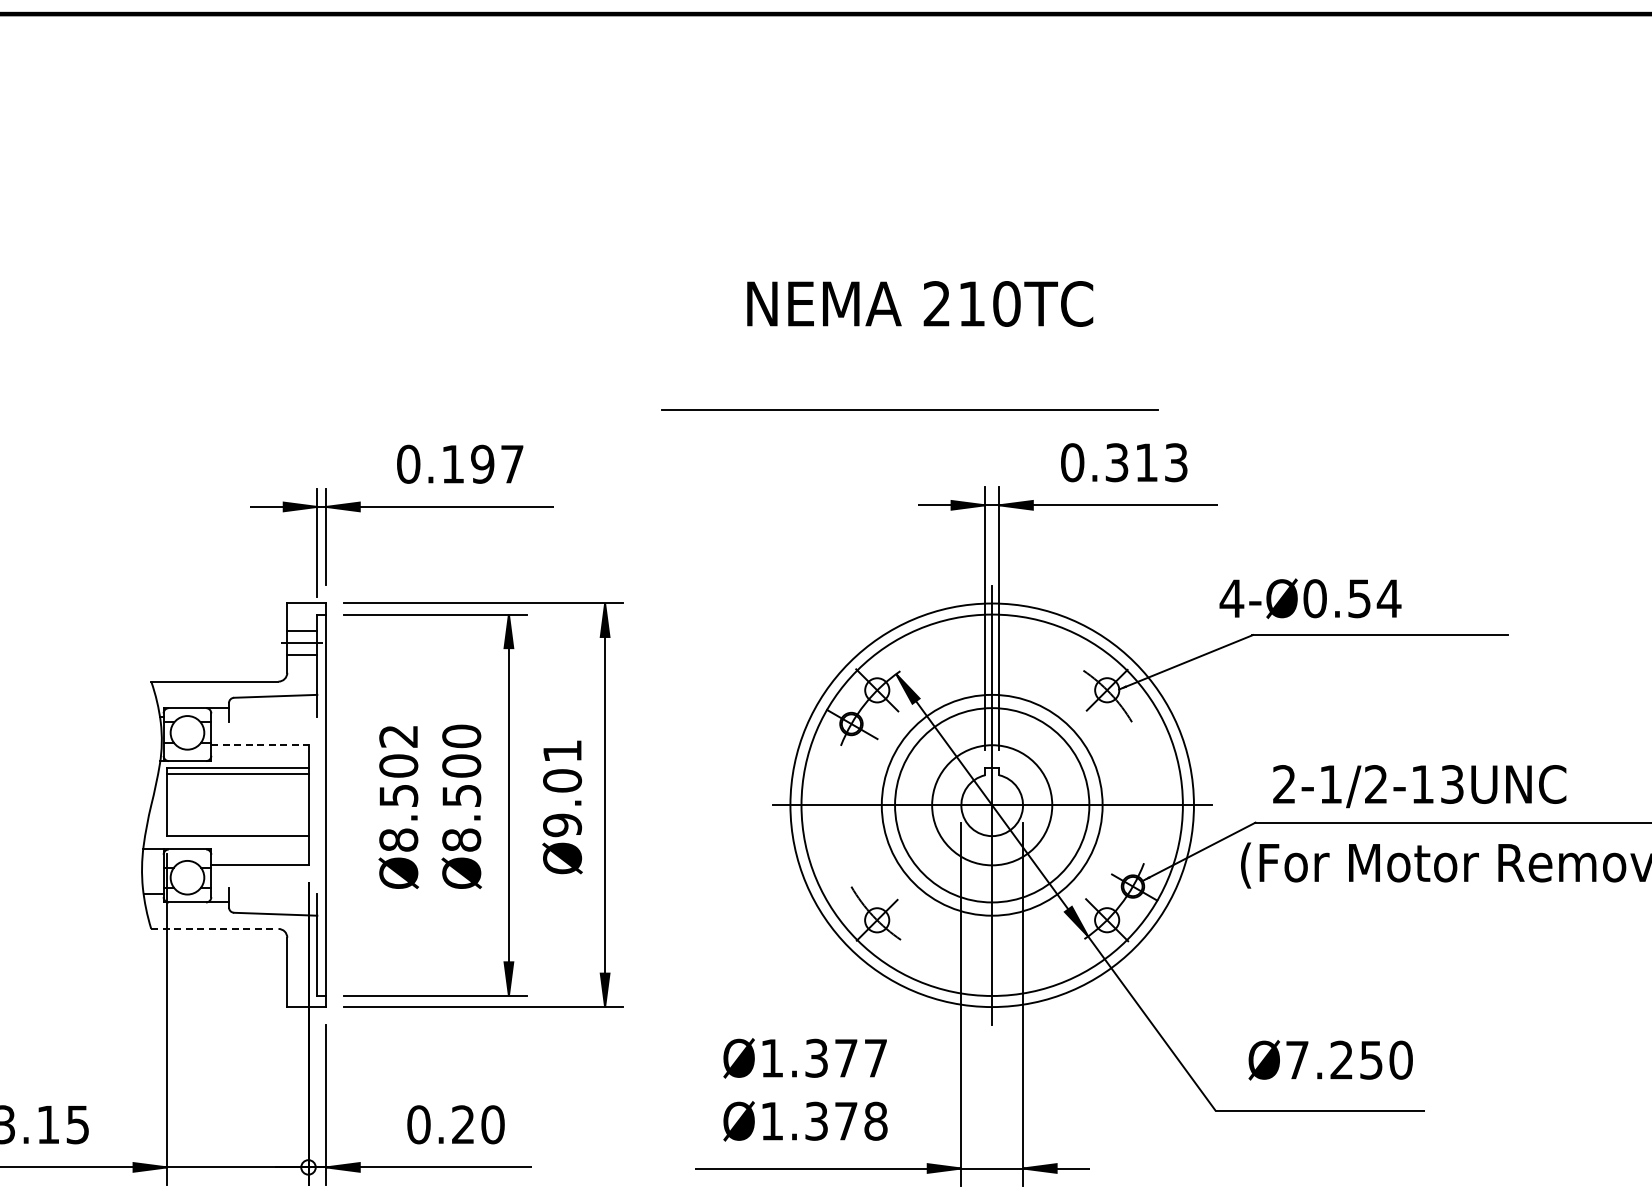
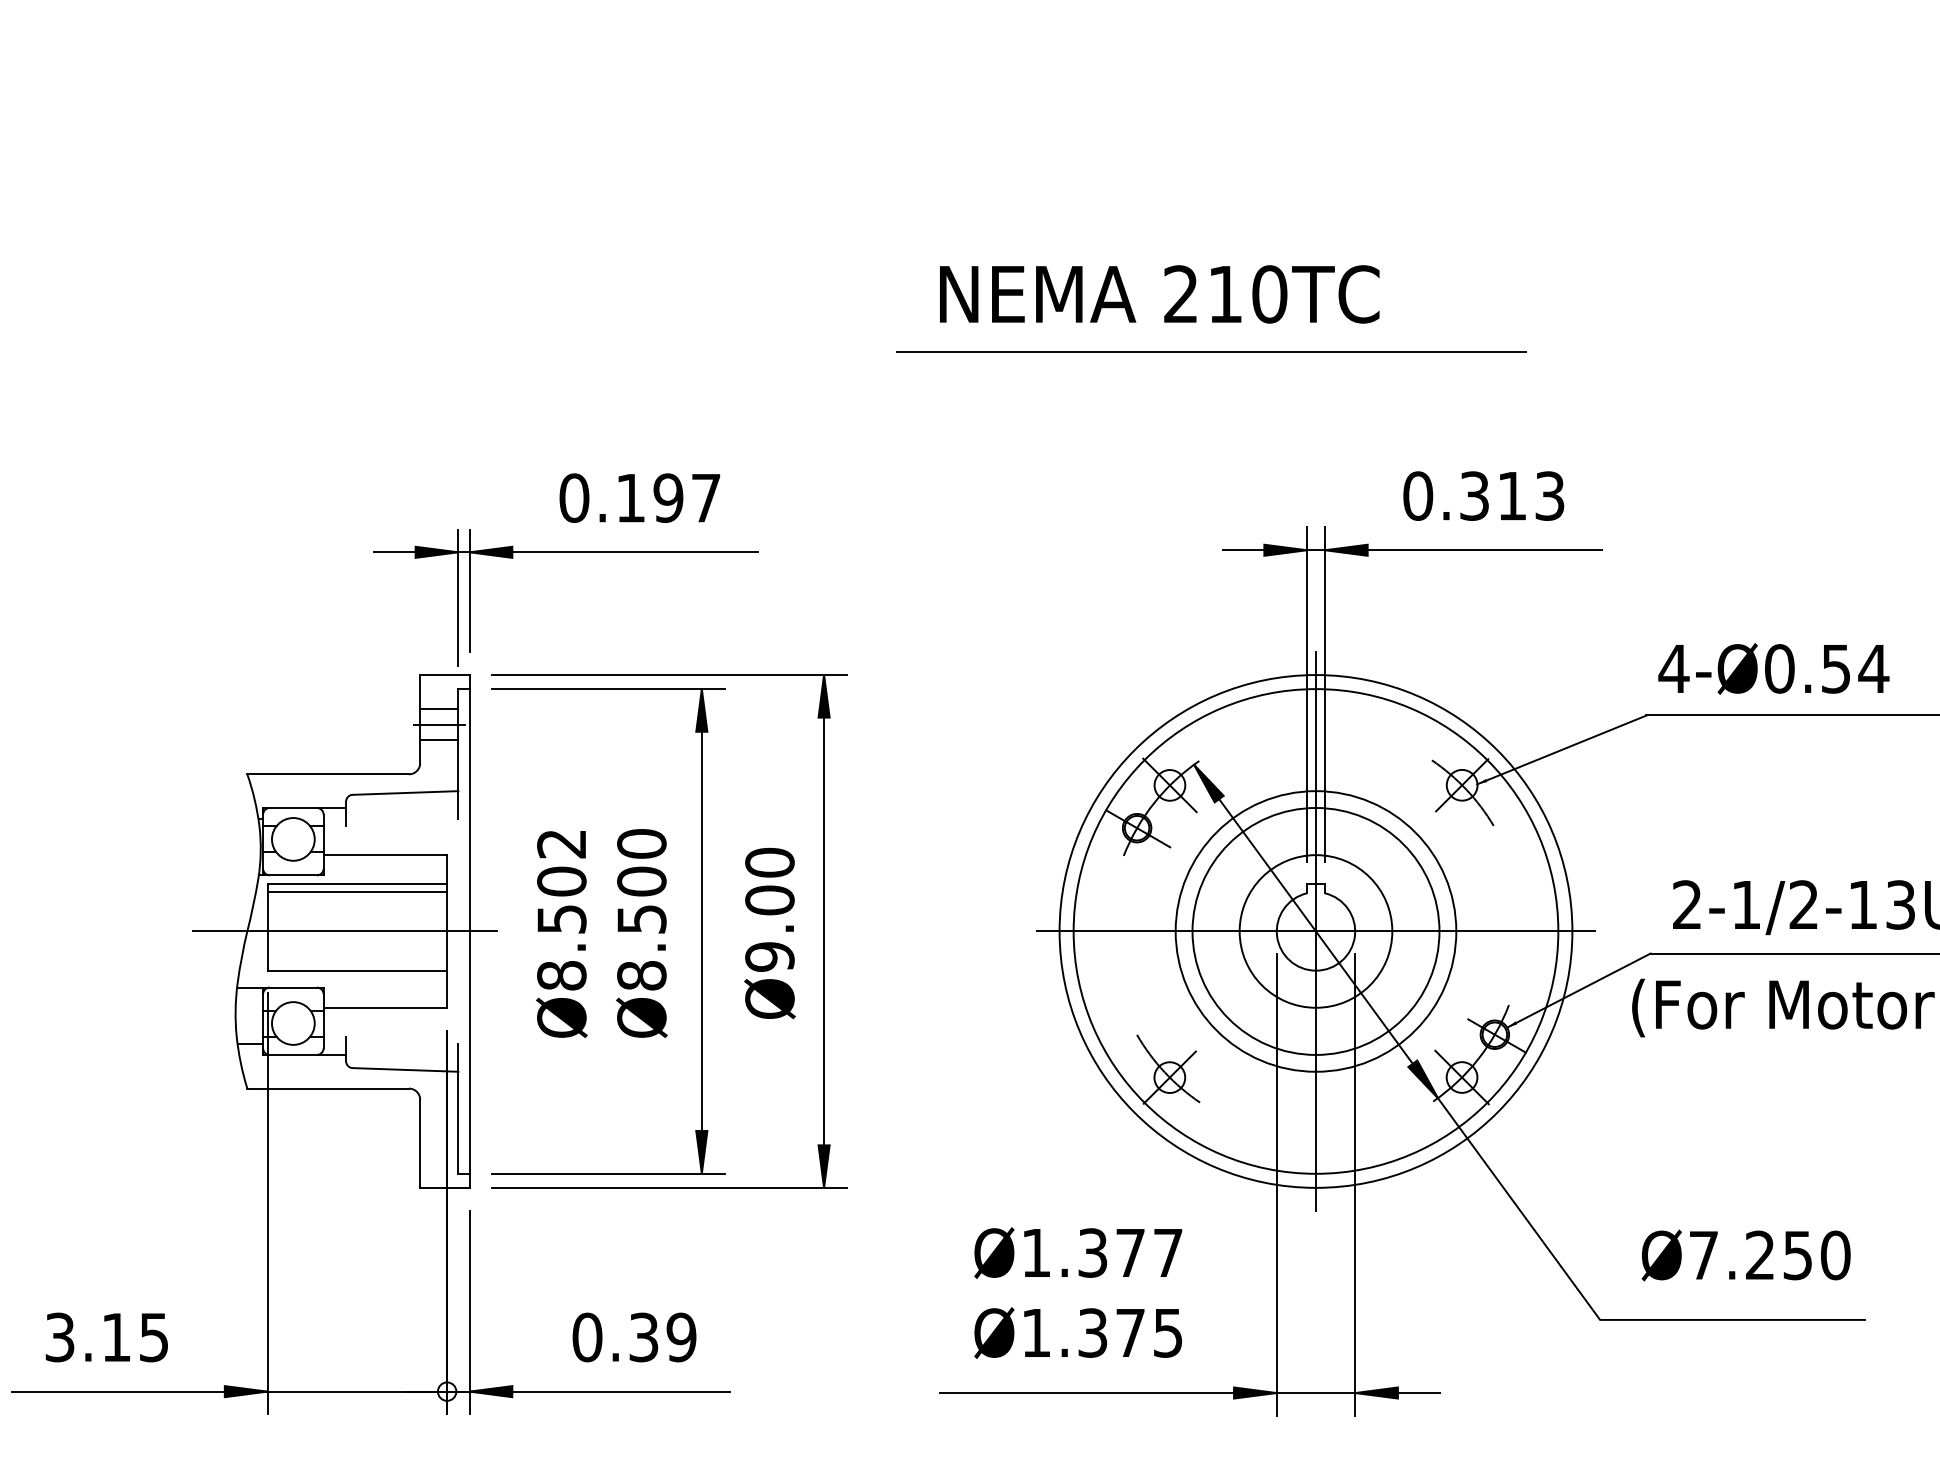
text: (920, 303) -> (1160, 293), moved
line: (909, 409) -> (1210, 352), moved
text: (1310, 598) -> (1773, 668), moved
line: (259, 745) -> (384, 855), dashed -> solid
text: (562, 750) -> (769, 861), Ø9.01 -> Ø9.00
line: (227, 805) -> (344, 931), added
line: (214, 928) -> (327, 1088), dashed -> solid
text: (875, 1120) -> (1167, 1332), Ø1.378 -> Ø1.375
text: (478, 1124) -> (663, 1337), 0.20 -> 0.39

